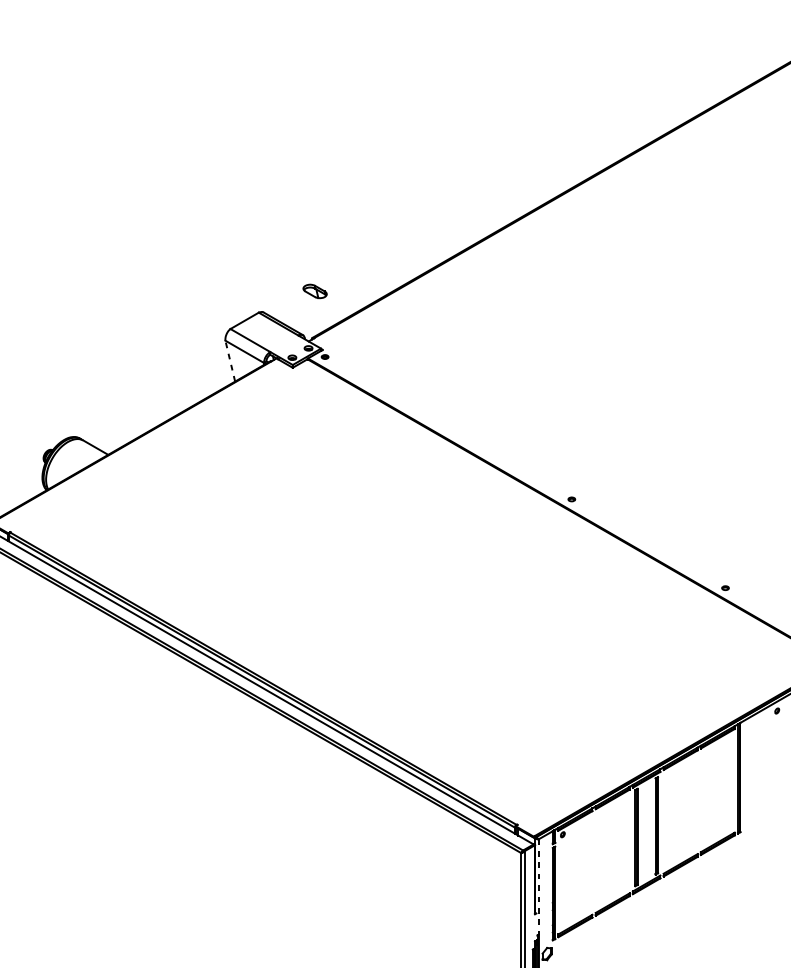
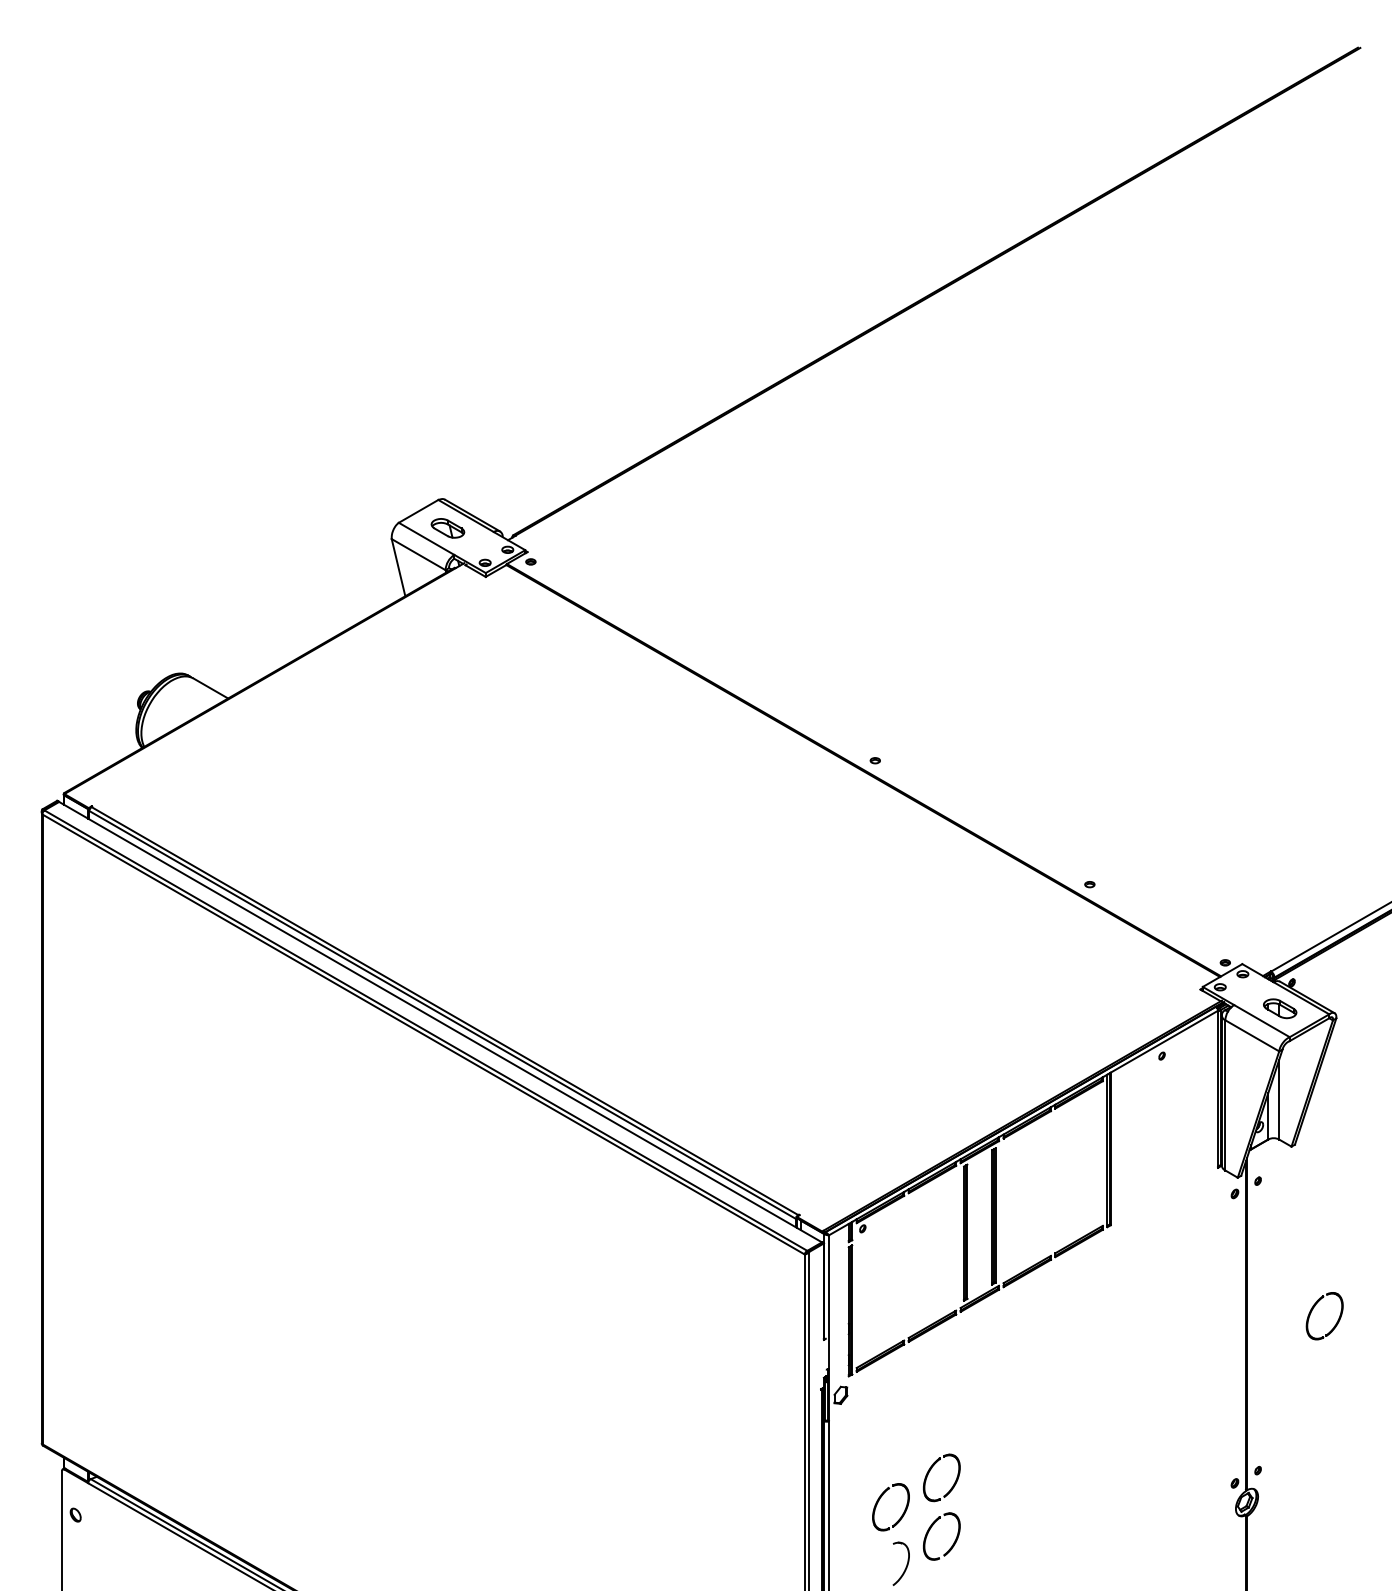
part: (314, 291) -> (447, 528), moved
line: (230, 361) -> (398, 567), dashed -> solid
line: (538, 887) -> (828, 1302), dashed -> solid

